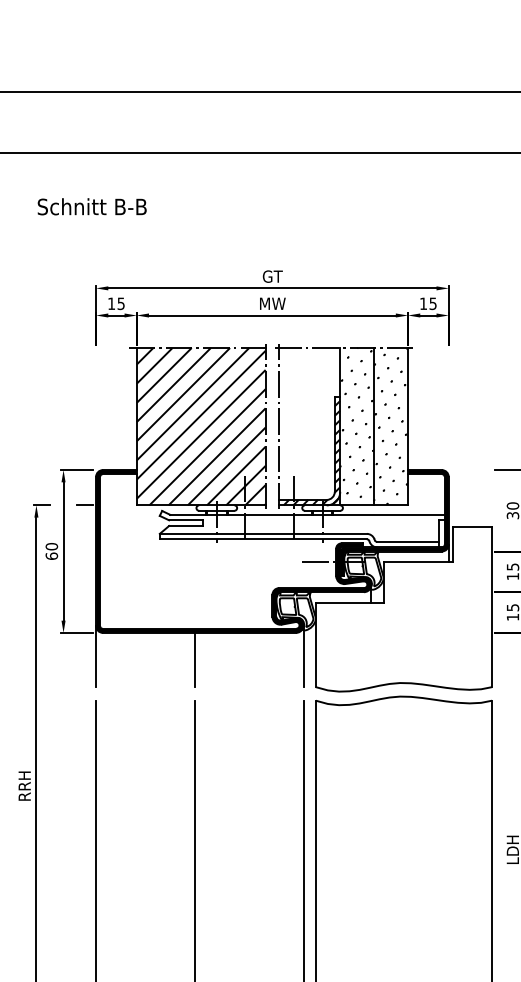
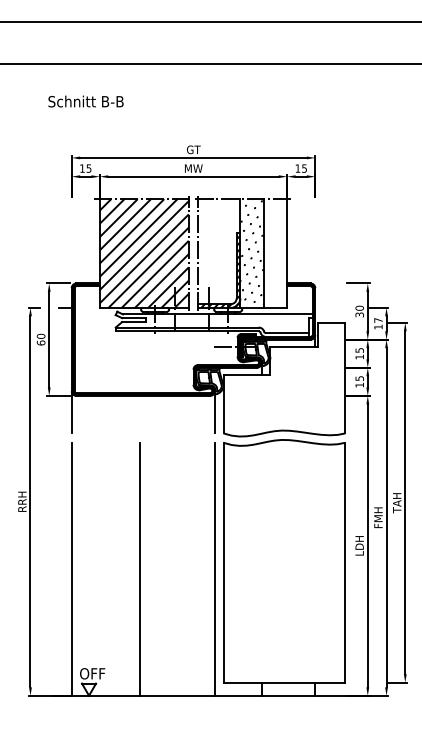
text: (91, 206) -> (85, 101), moved
hatch: (391, 426) -> (275, 253), removed
line: (195, 659) -> (140, 414), removed

